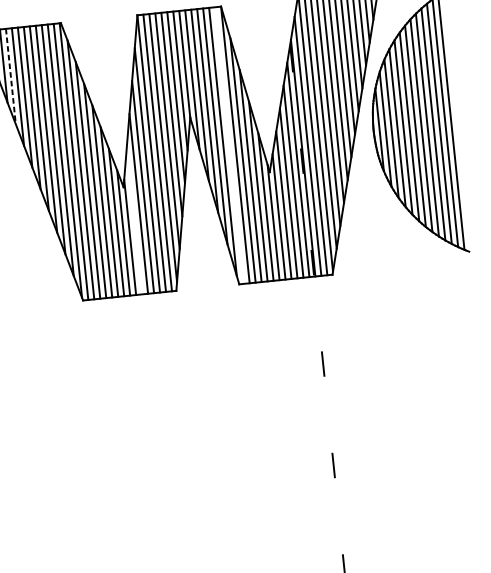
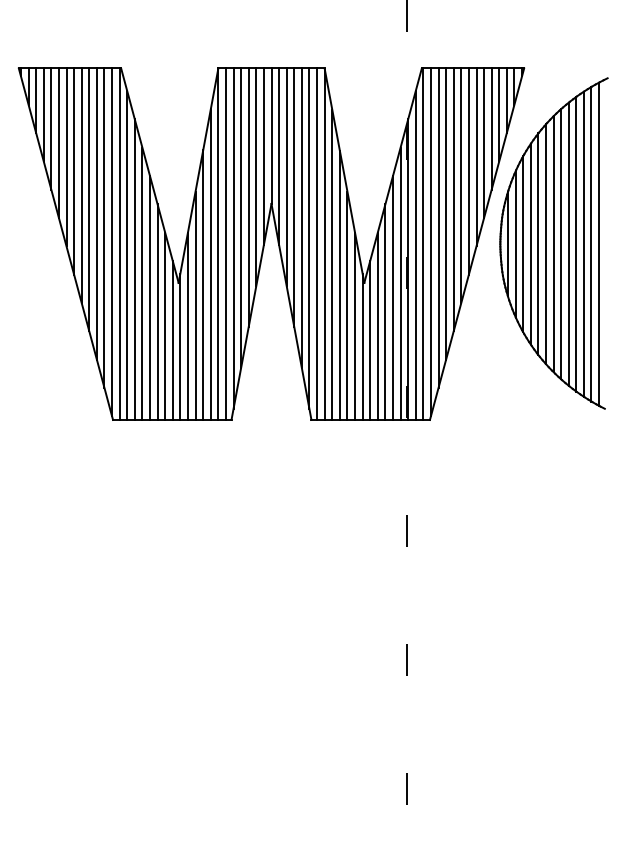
line: (11, 76) -> (51, 129), dashed -> solid
line: (229, 144) -> (317, 243), added
line: (134, 220) -> (187, 325), added

